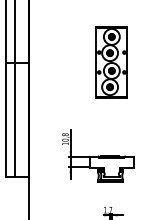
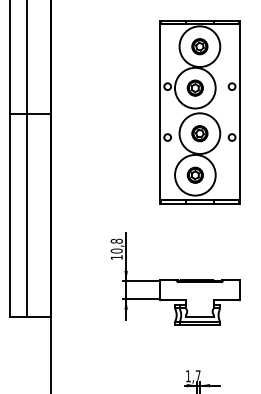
part: (111, 62) -> (199, 112), size x1.43

